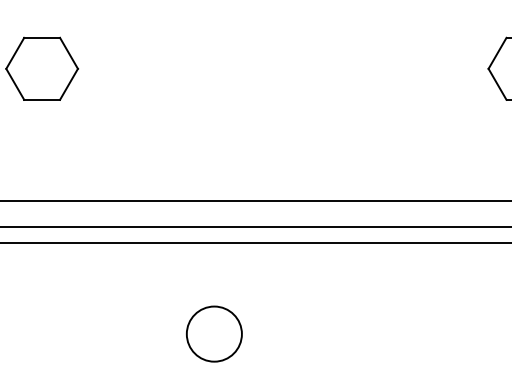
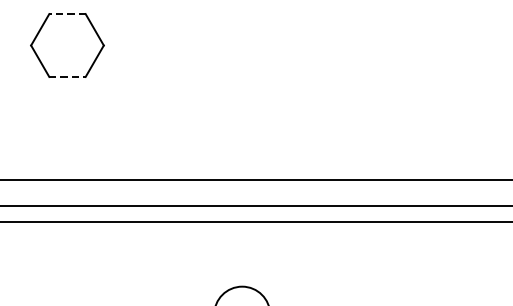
line: (42, 37) -> (67, 13), solid -> dashed
line: (42, 99) -> (67, 76), solid -> dashed

